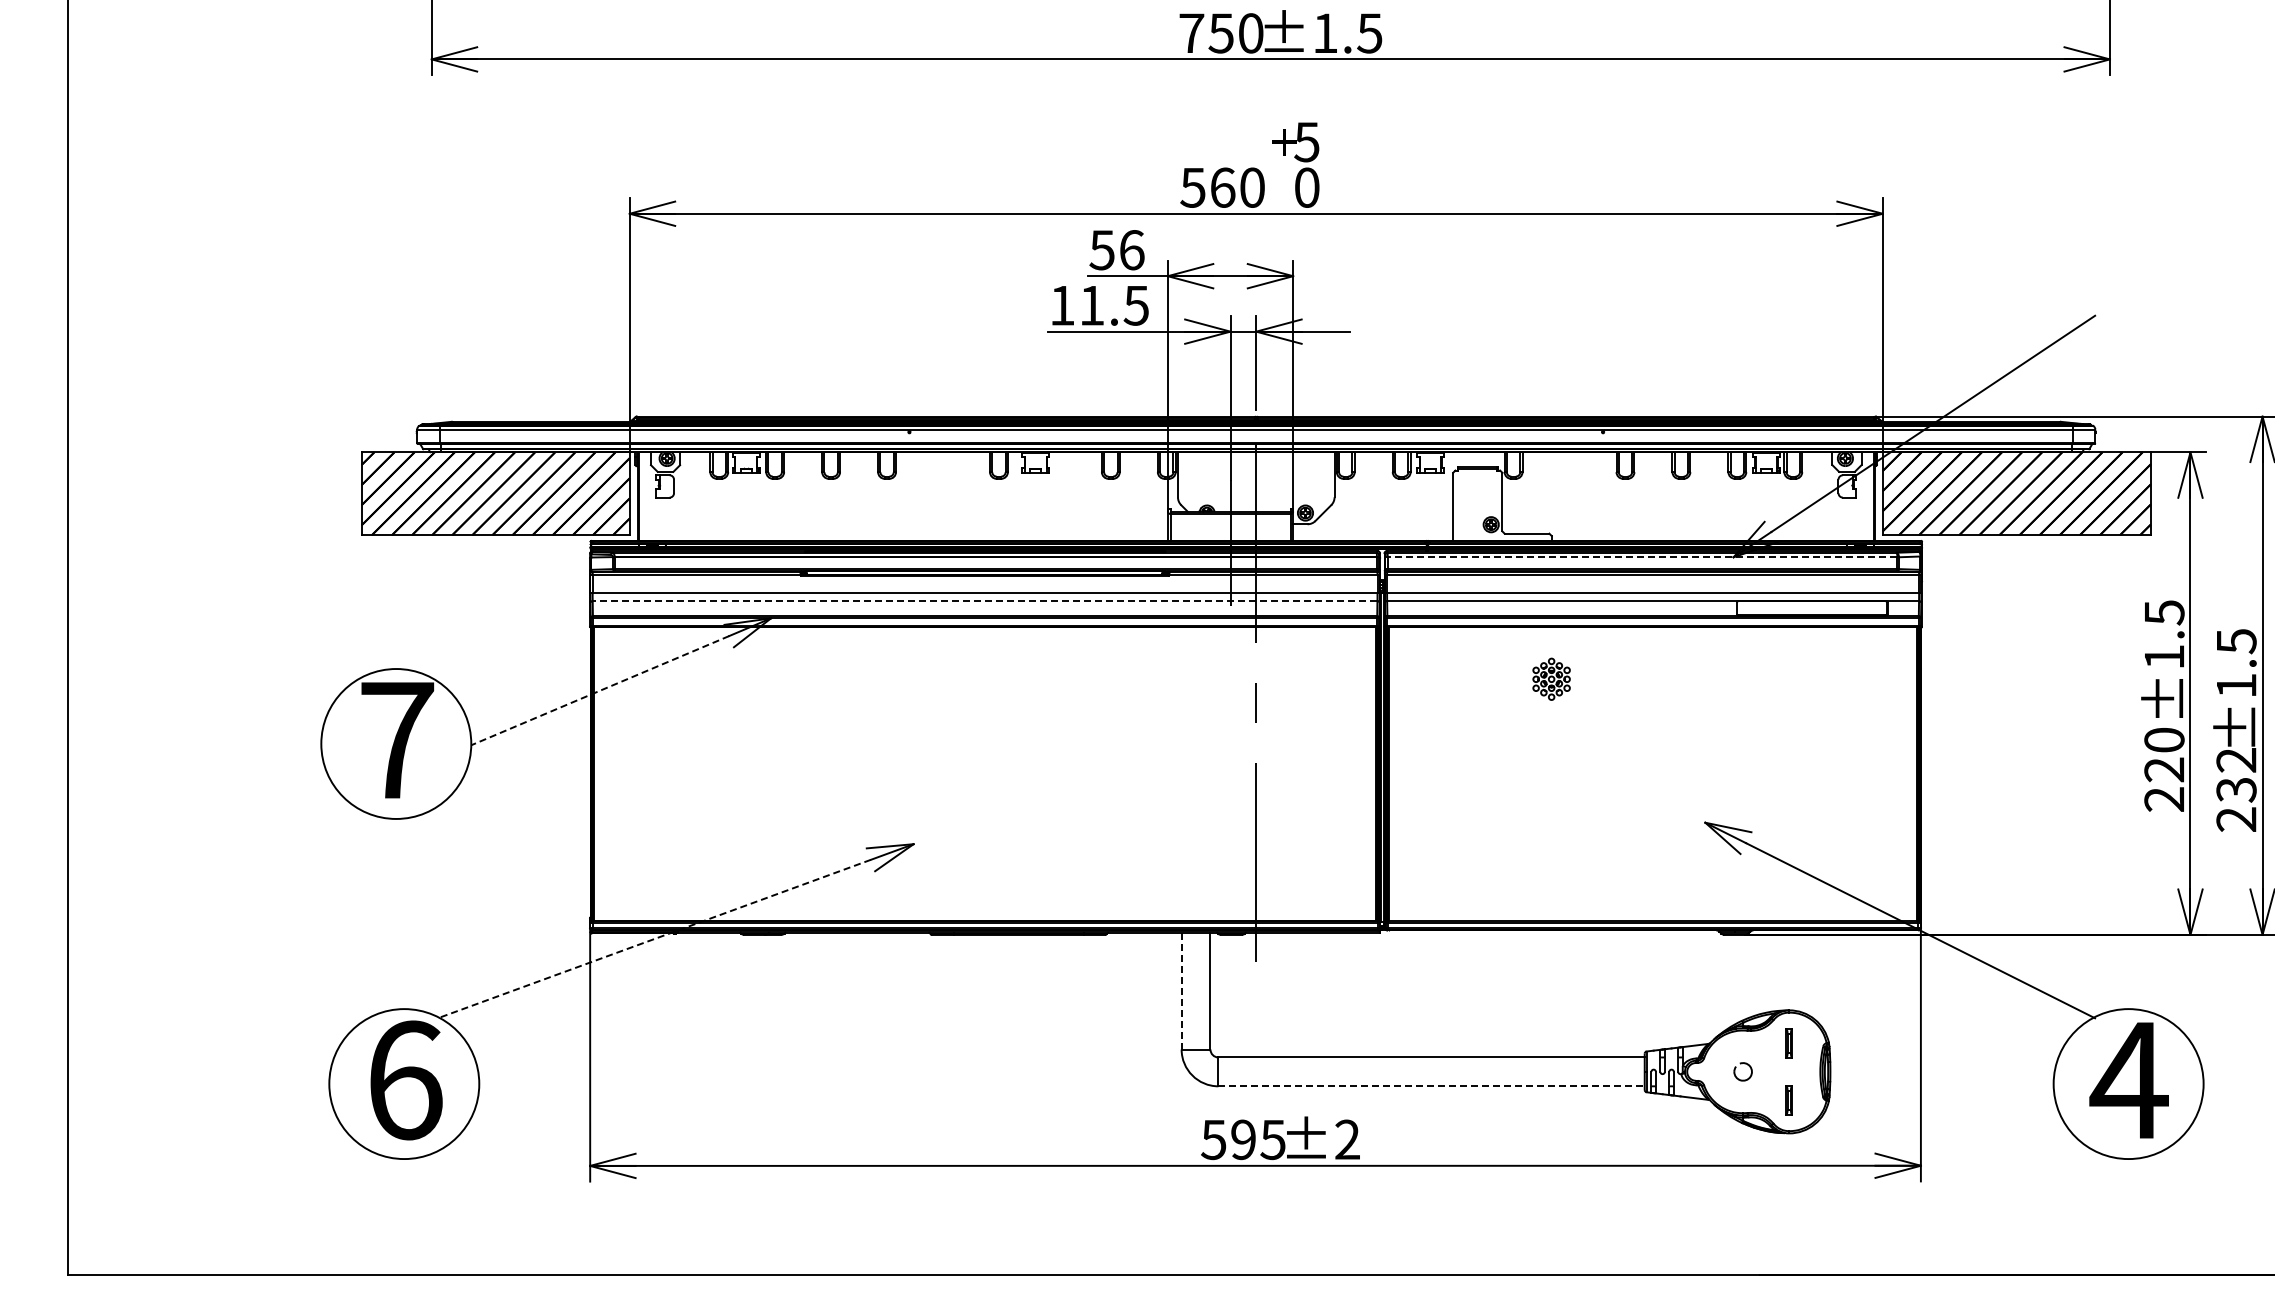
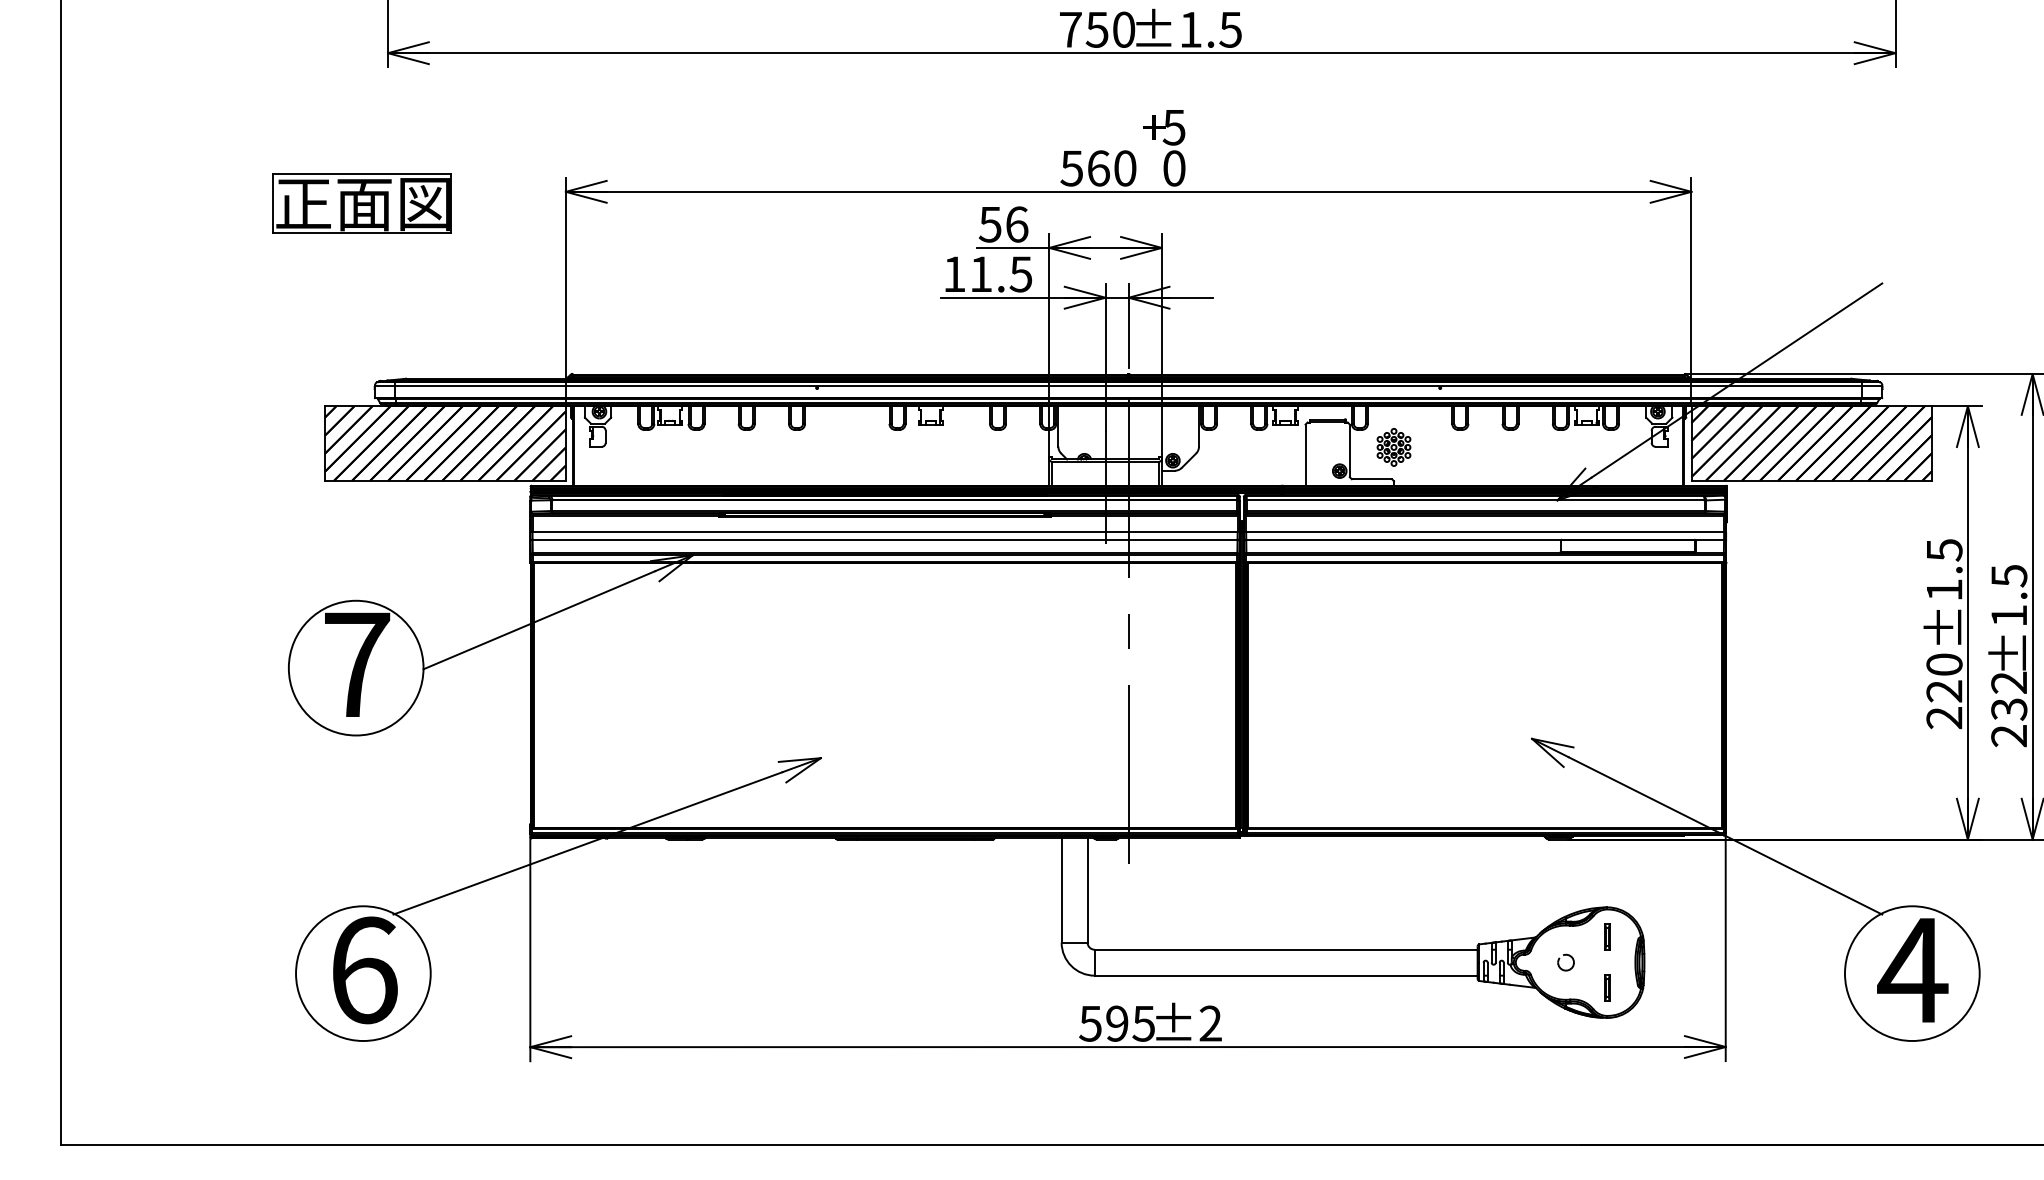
part: (402, 226) -> (361, 203), added
line: (1642, 557) -> (1475, 500), dashed -> solid
line: (984, 601) -> (884, 540), dashed -> solid
part: (1551, 678) -> (1393, 446), moved
line: (599, 690) -> (538, 620), dashed -> solid
line: (654, 939) -> (588, 843), dashed -> solid
line: (1181, 991) -> (1061, 890), dashed -> solid
line: (1432, 1086) -> (1286, 975), dashed -> solid

